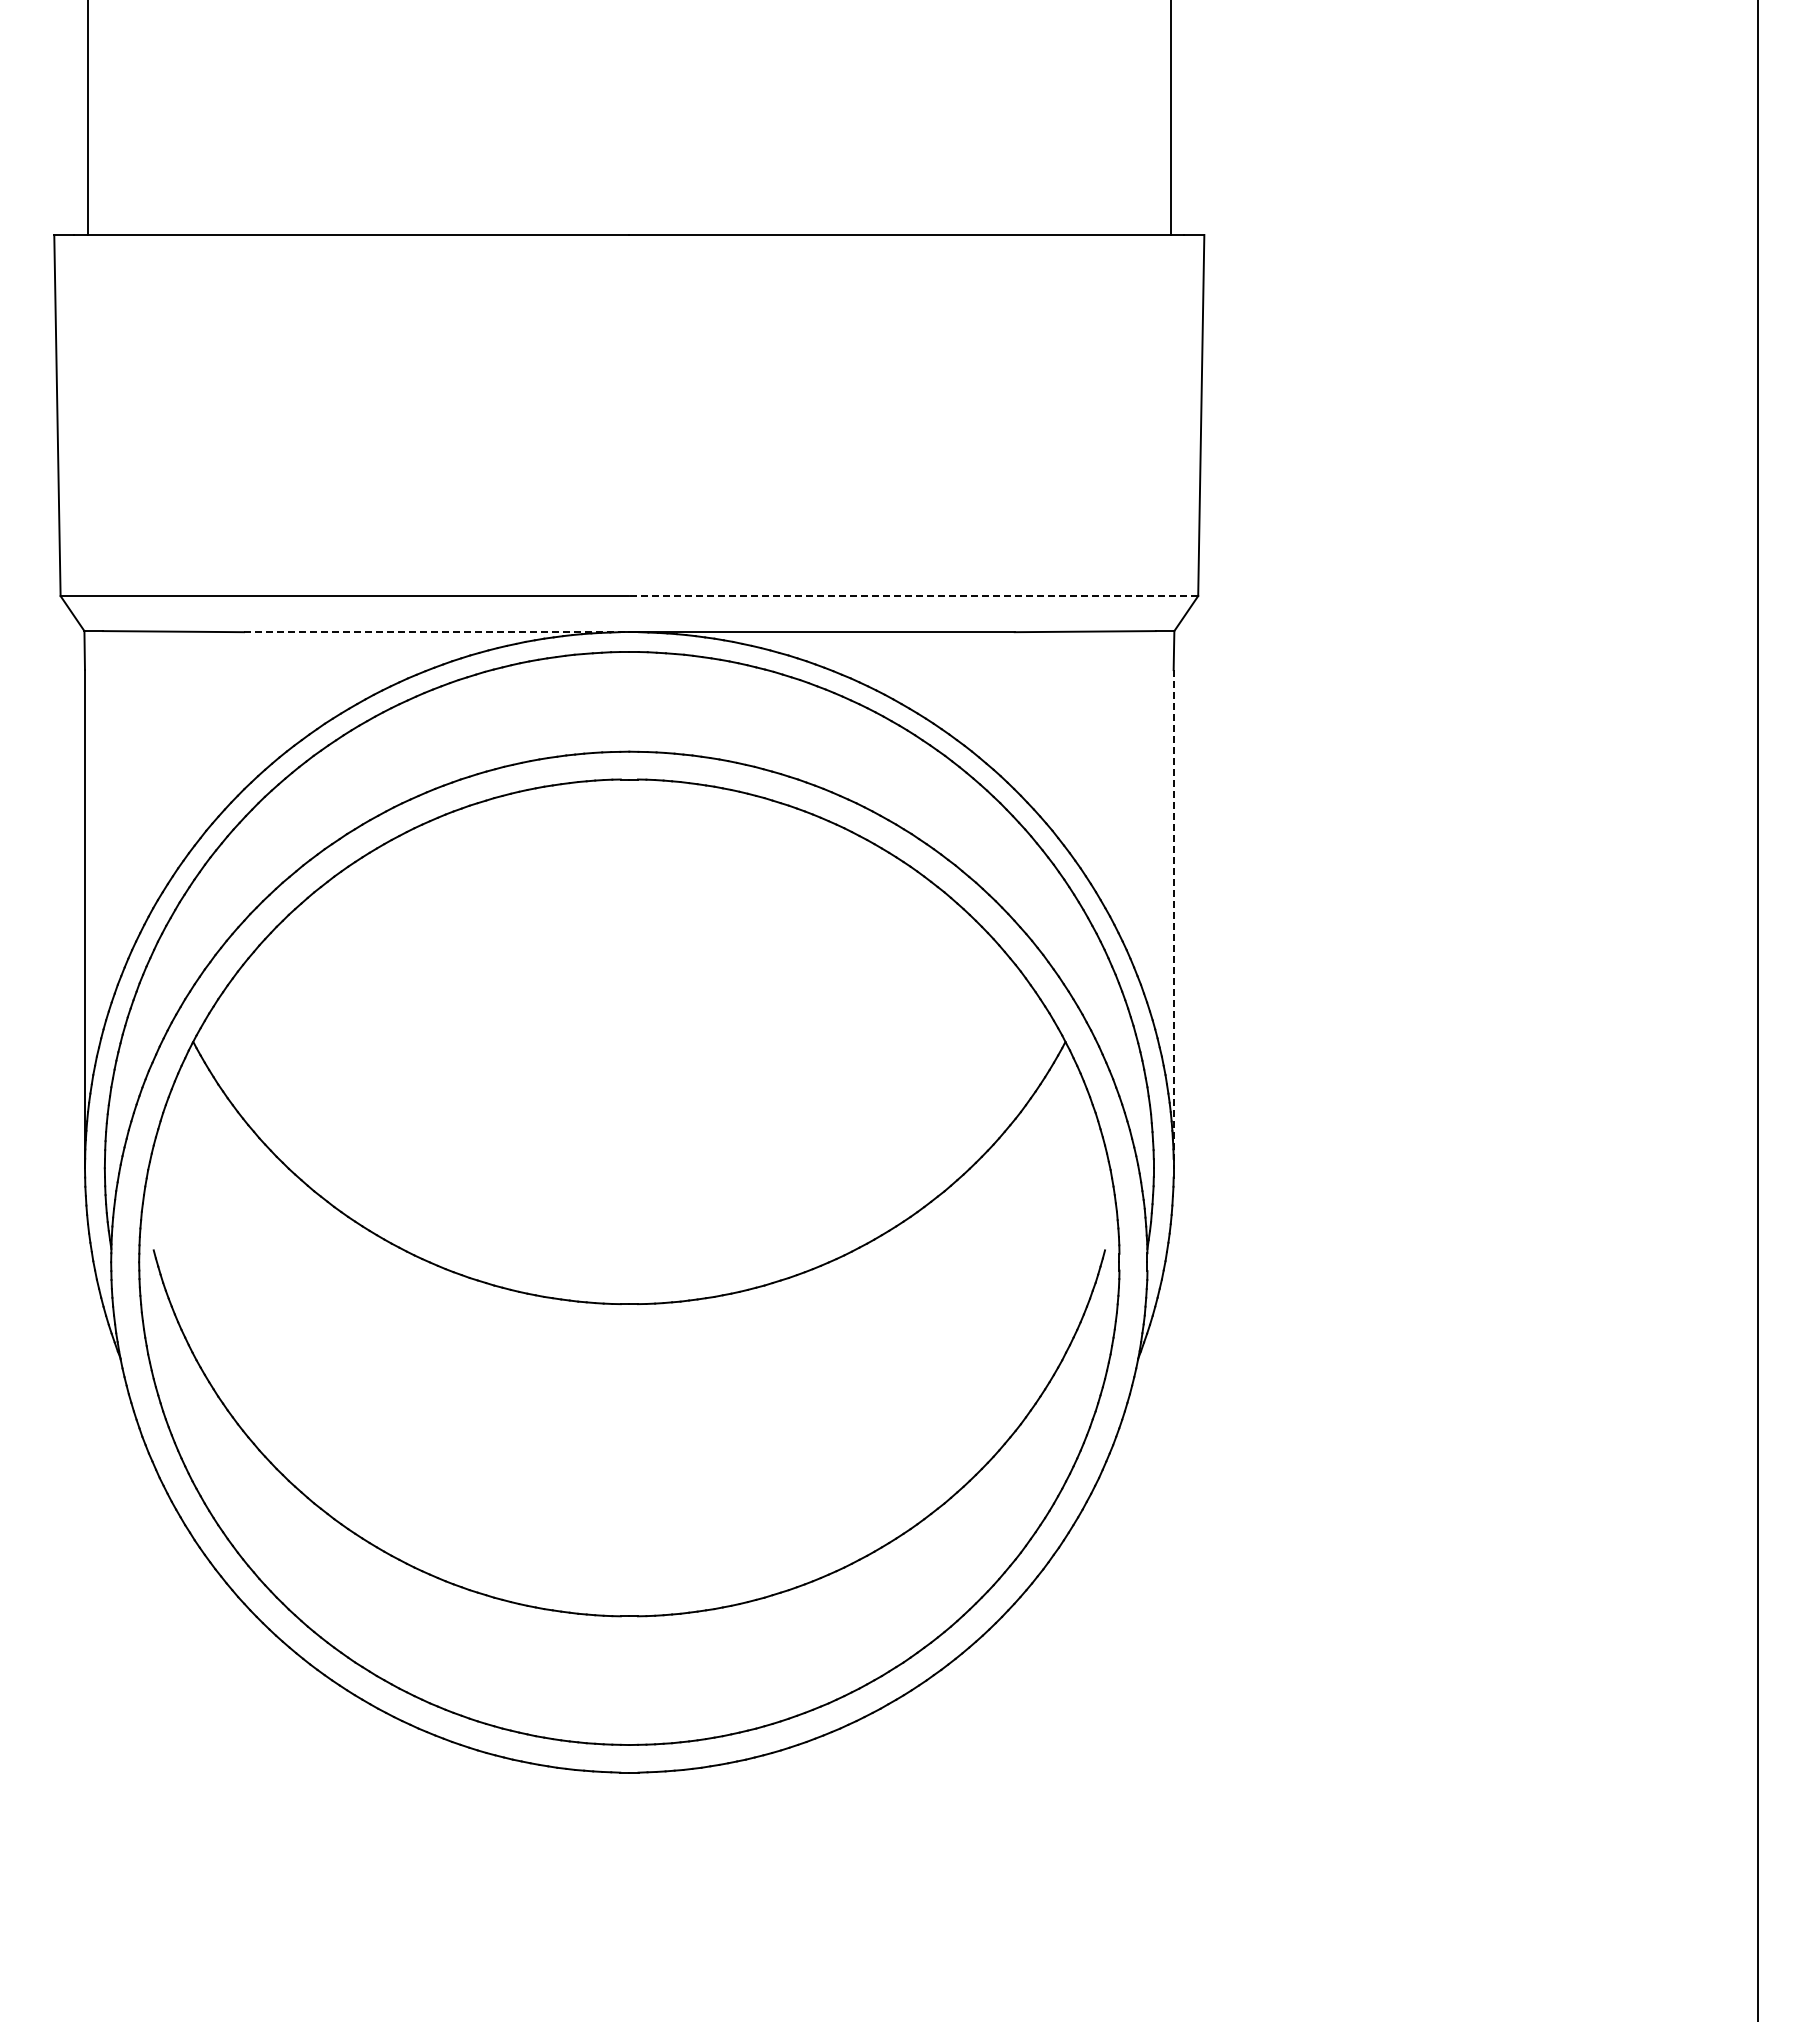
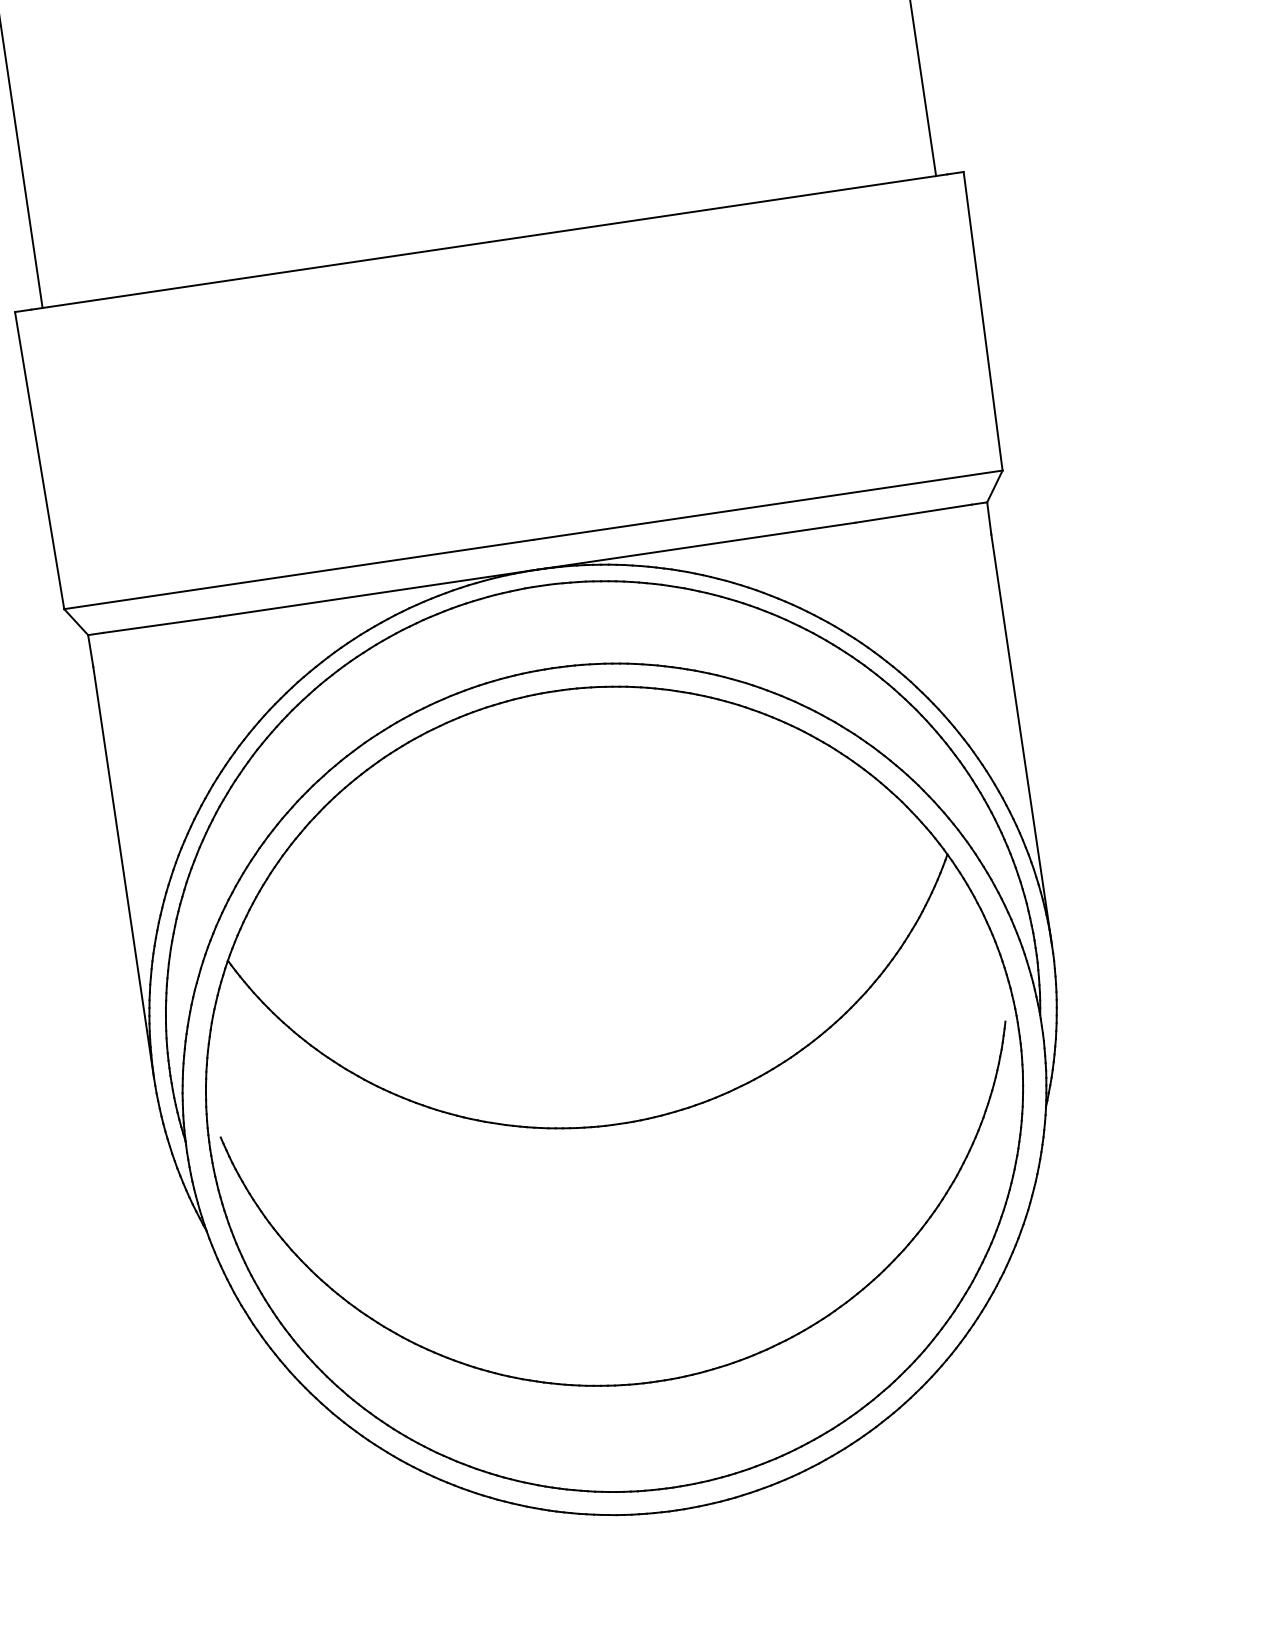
line: (913, 596) -> (767, 505), dashed -> solid
line: (436, 632) -> (378, 593), dashed -> solid
line: (1173, 919) -> (1021, 740), dashed -> solid

